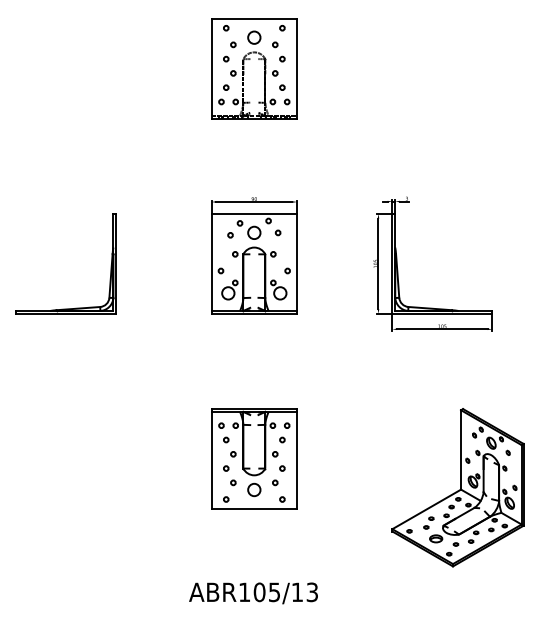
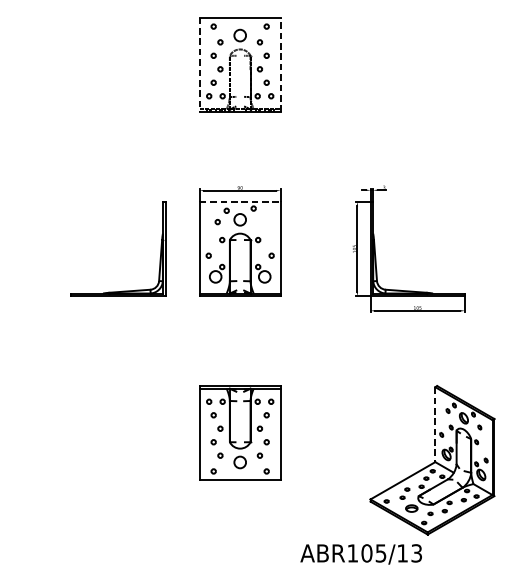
line: (211, 68) -> (199, 64), solid -> dashed
line: (297, 68) -> (280, 64), solid -> dashed
line: (254, 213) -> (240, 201), solid -> dashed
circle: (277, 232) -> (262, 219), removed
part: (65, 308) -> (117, 291), moved
line: (461, 449) -> (435, 424), solid -> dashed
text: (253, 593) -> (361, 554), moved

